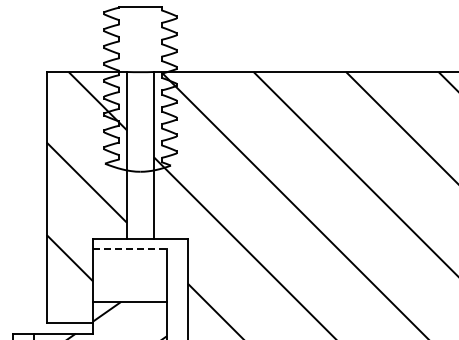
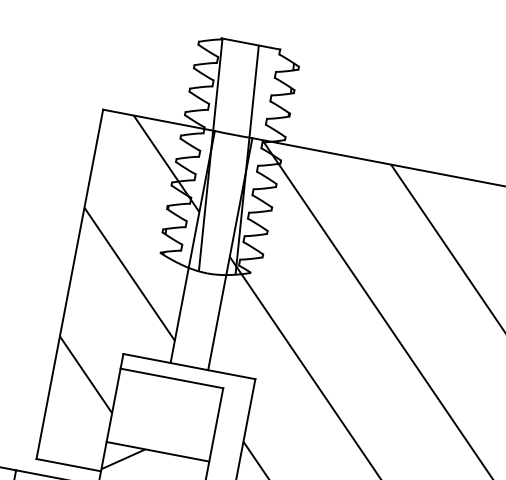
hatch: (140, 88) -> (229, 157), added
line: (129, 249) -> (171, 378), dashed -> solid

